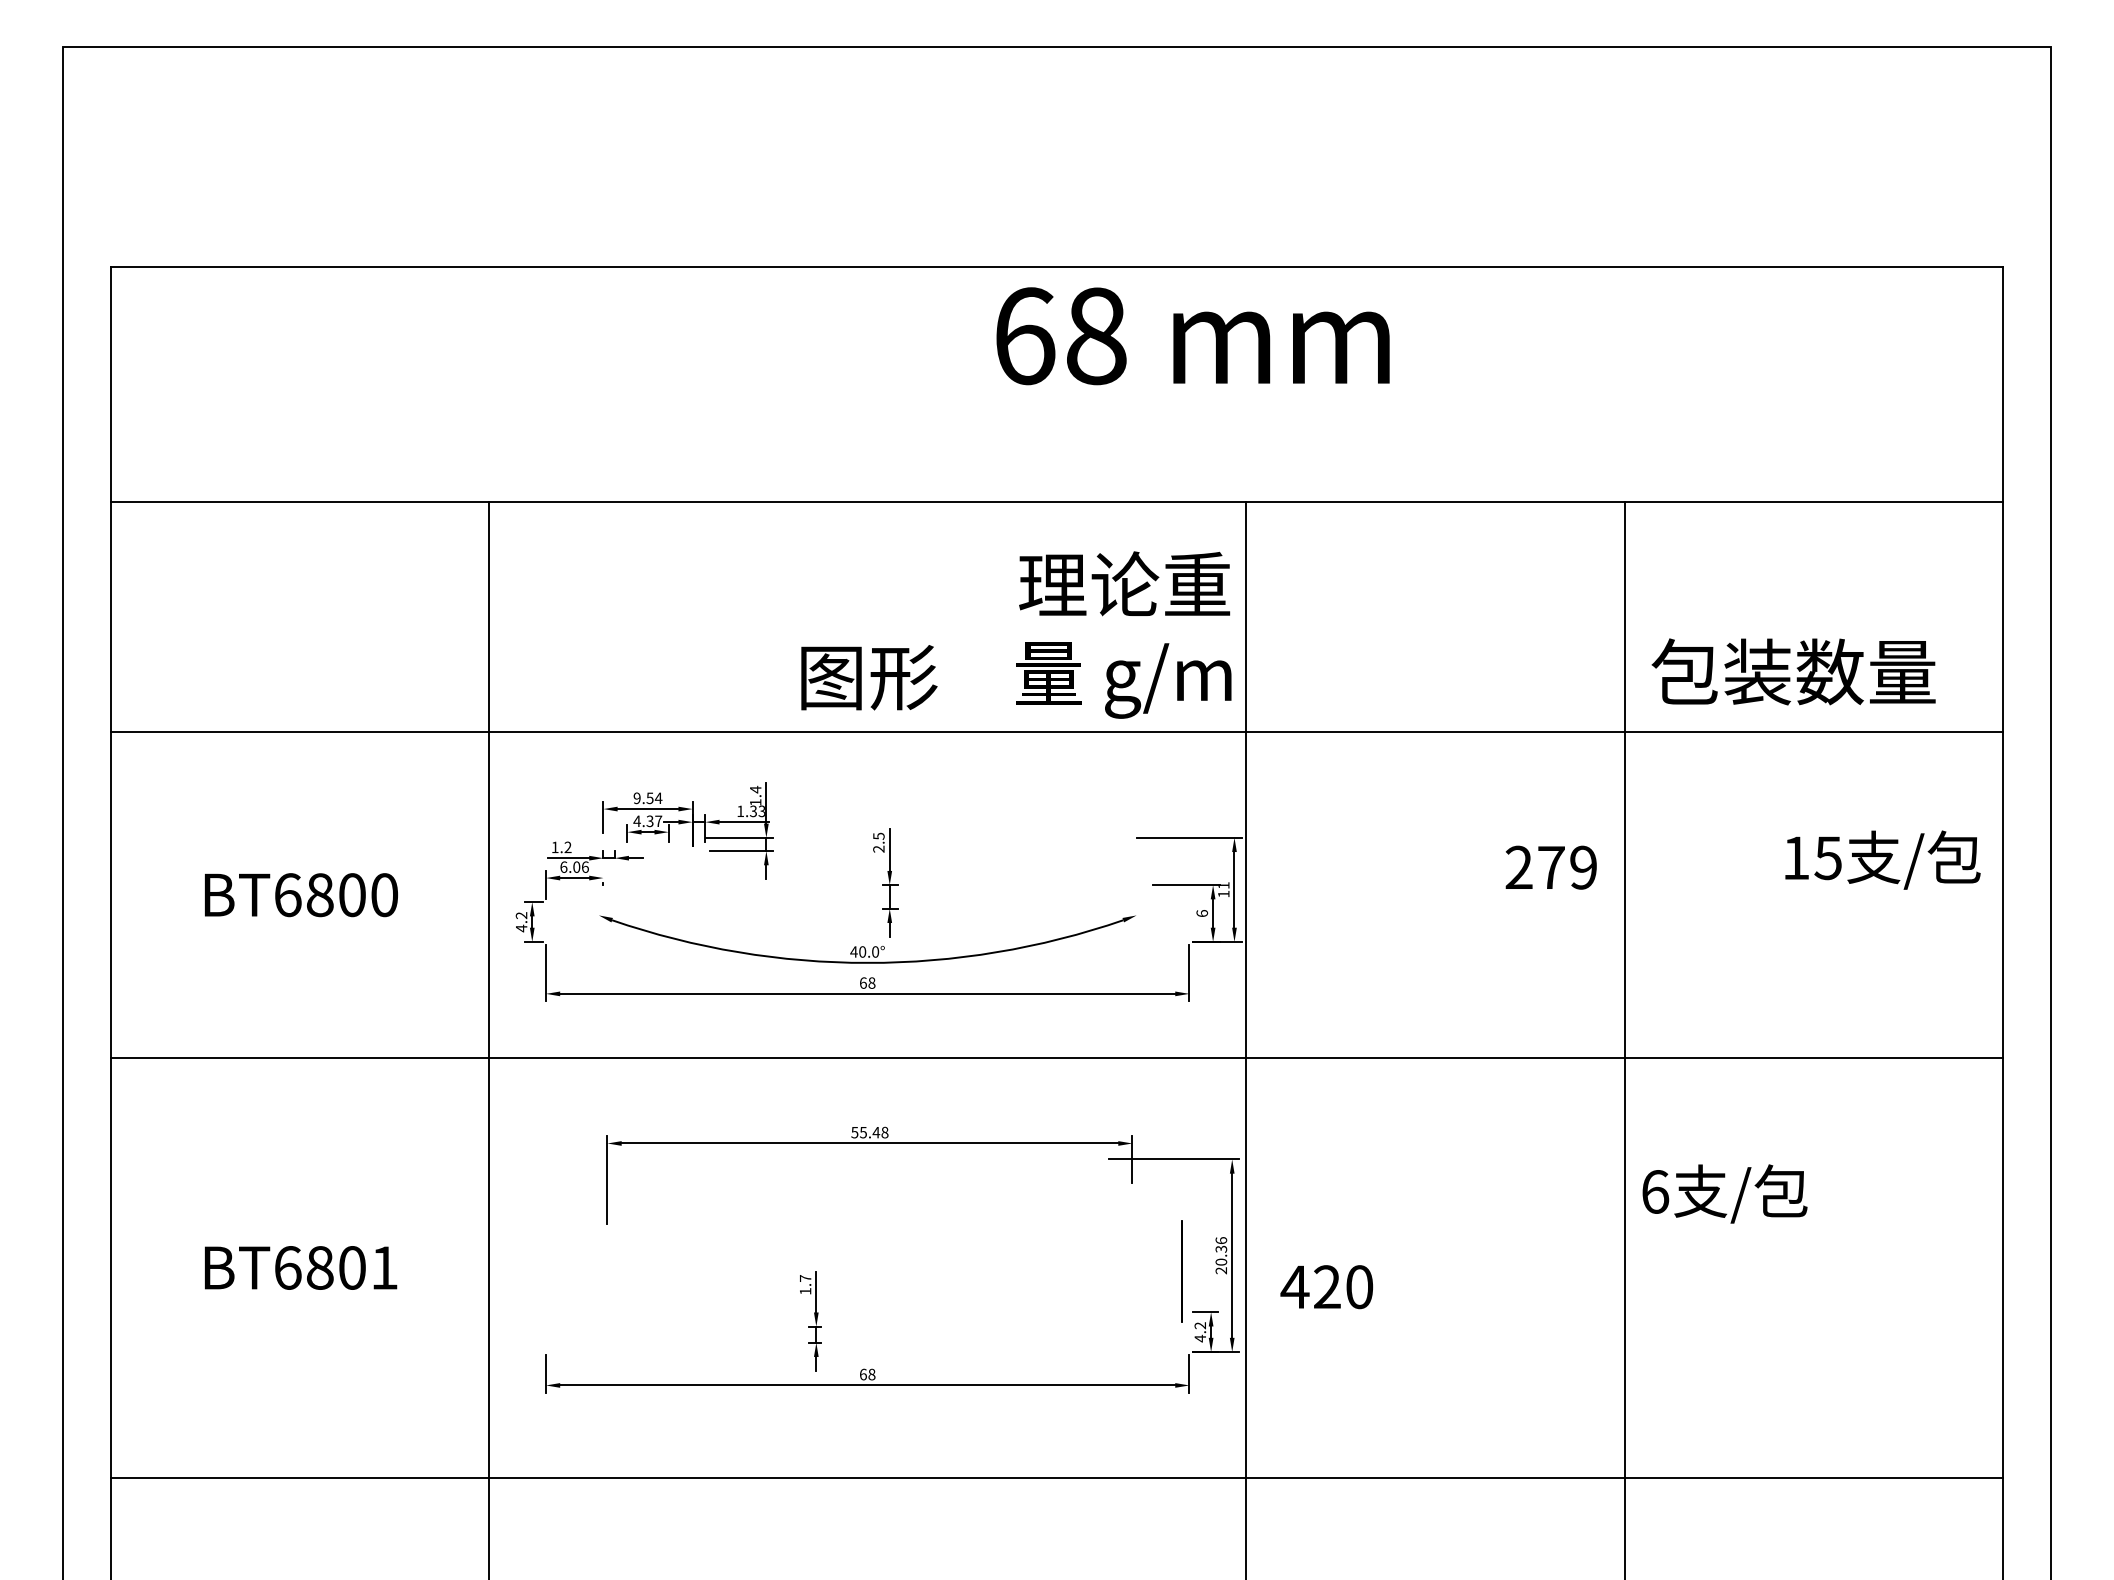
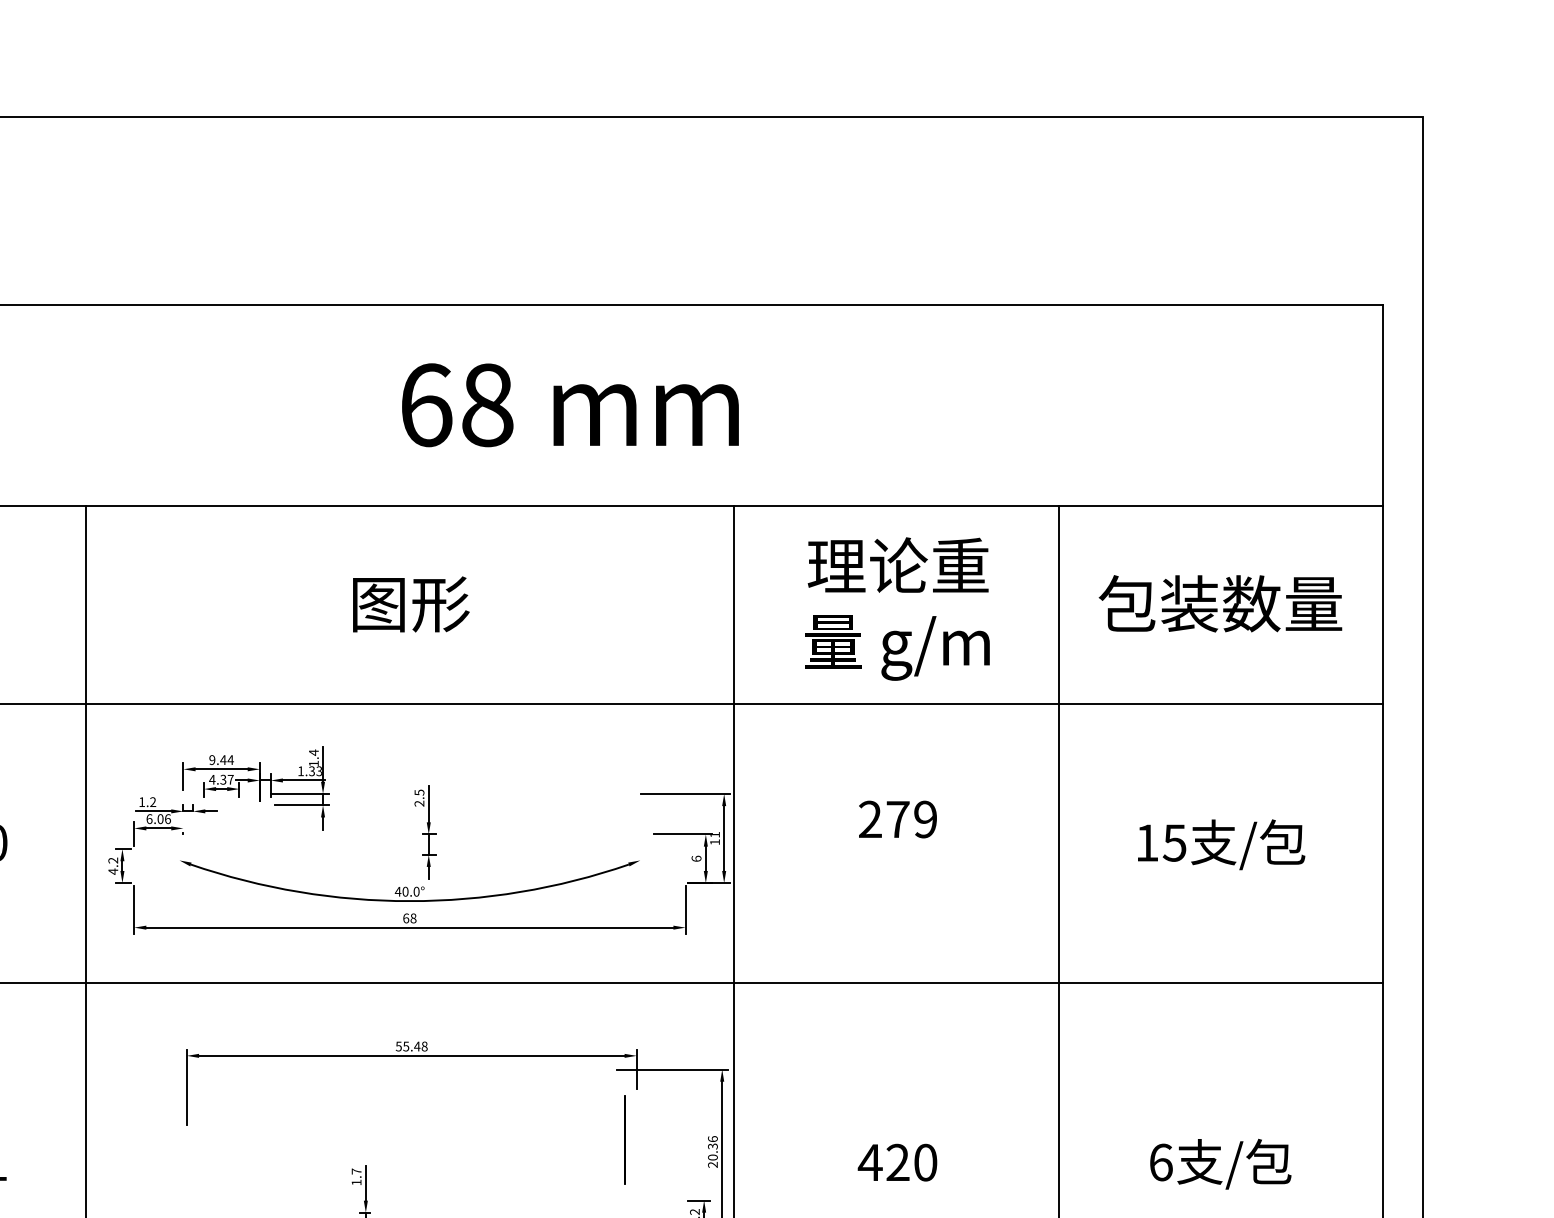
text: (1192, 336) -> (569, 405), moved
text: (1123, 634) -> (897, 608), moved
text: (1793, 671) -> (1220, 603), moved
text: (869, 677) -> (411, 604), moved
text: (649, 798) -> (222, 760), 9.54 -> 9.44
text: (1882, 859) -> (1221, 844), moved
text: (1550, 867) -> (897, 819), moved
text: (1724, 1193) -> (1220, 1163), moved
line: (1181, 1271) -> (623, 1139), moved
text: (1326, 1287) -> (897, 1162), moved

